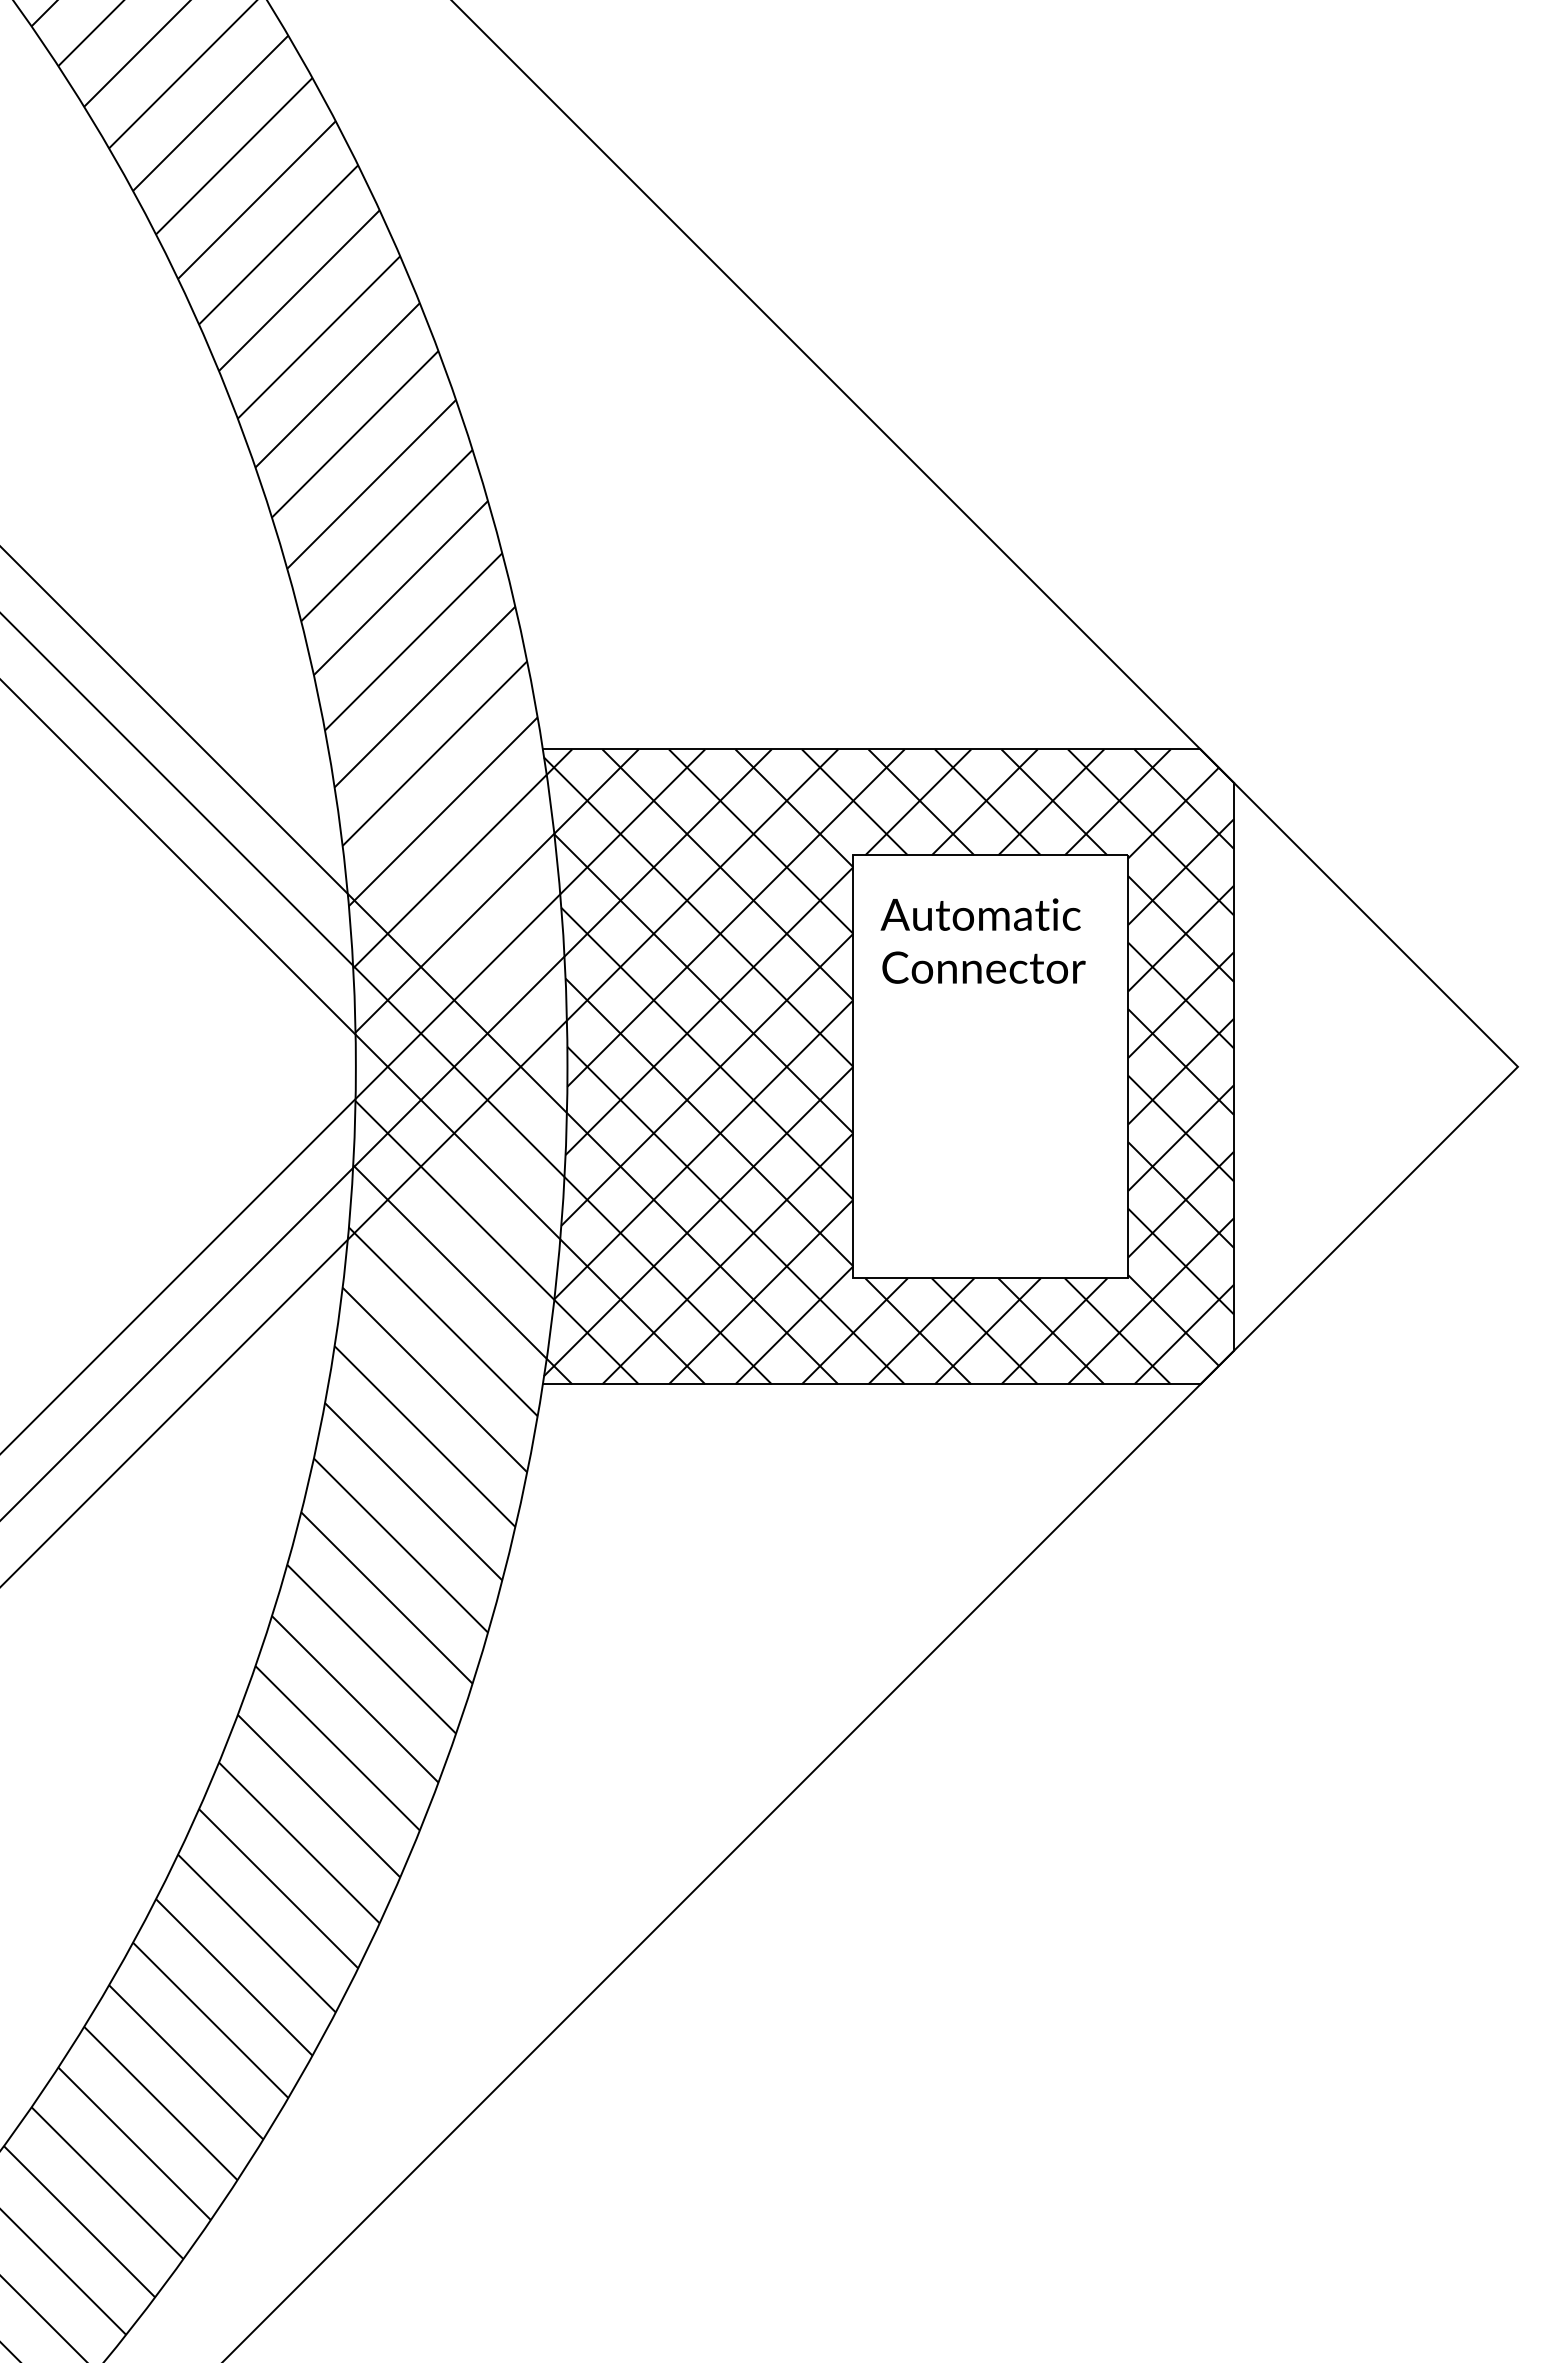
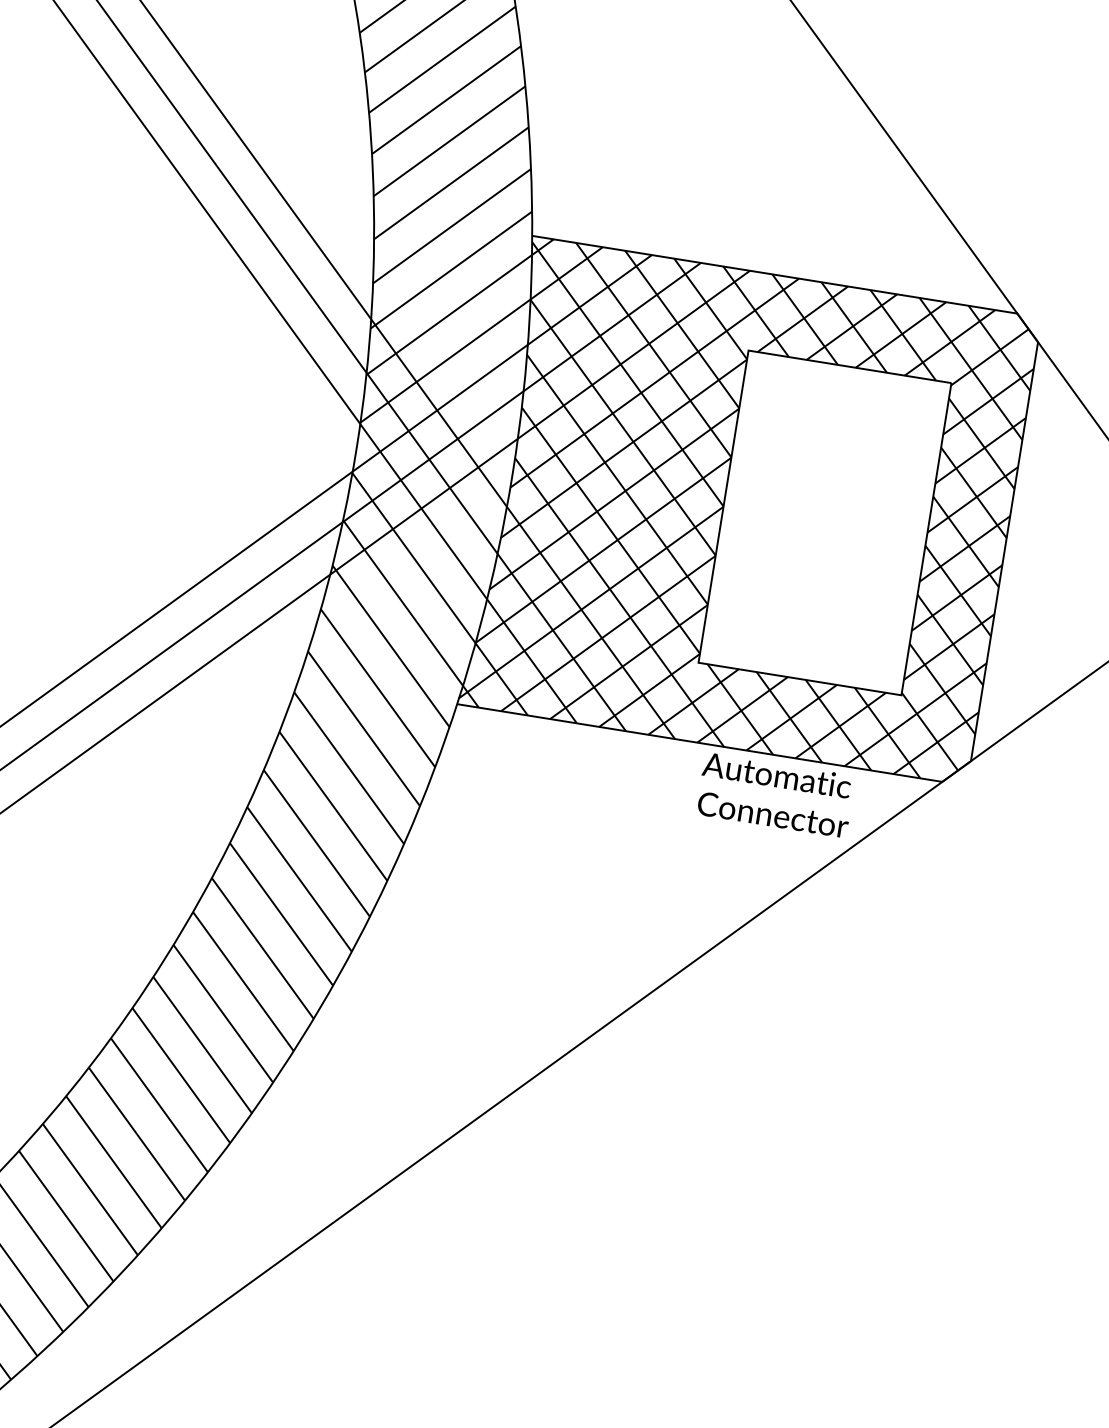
text: (982, 940) -> (775, 794), moved

